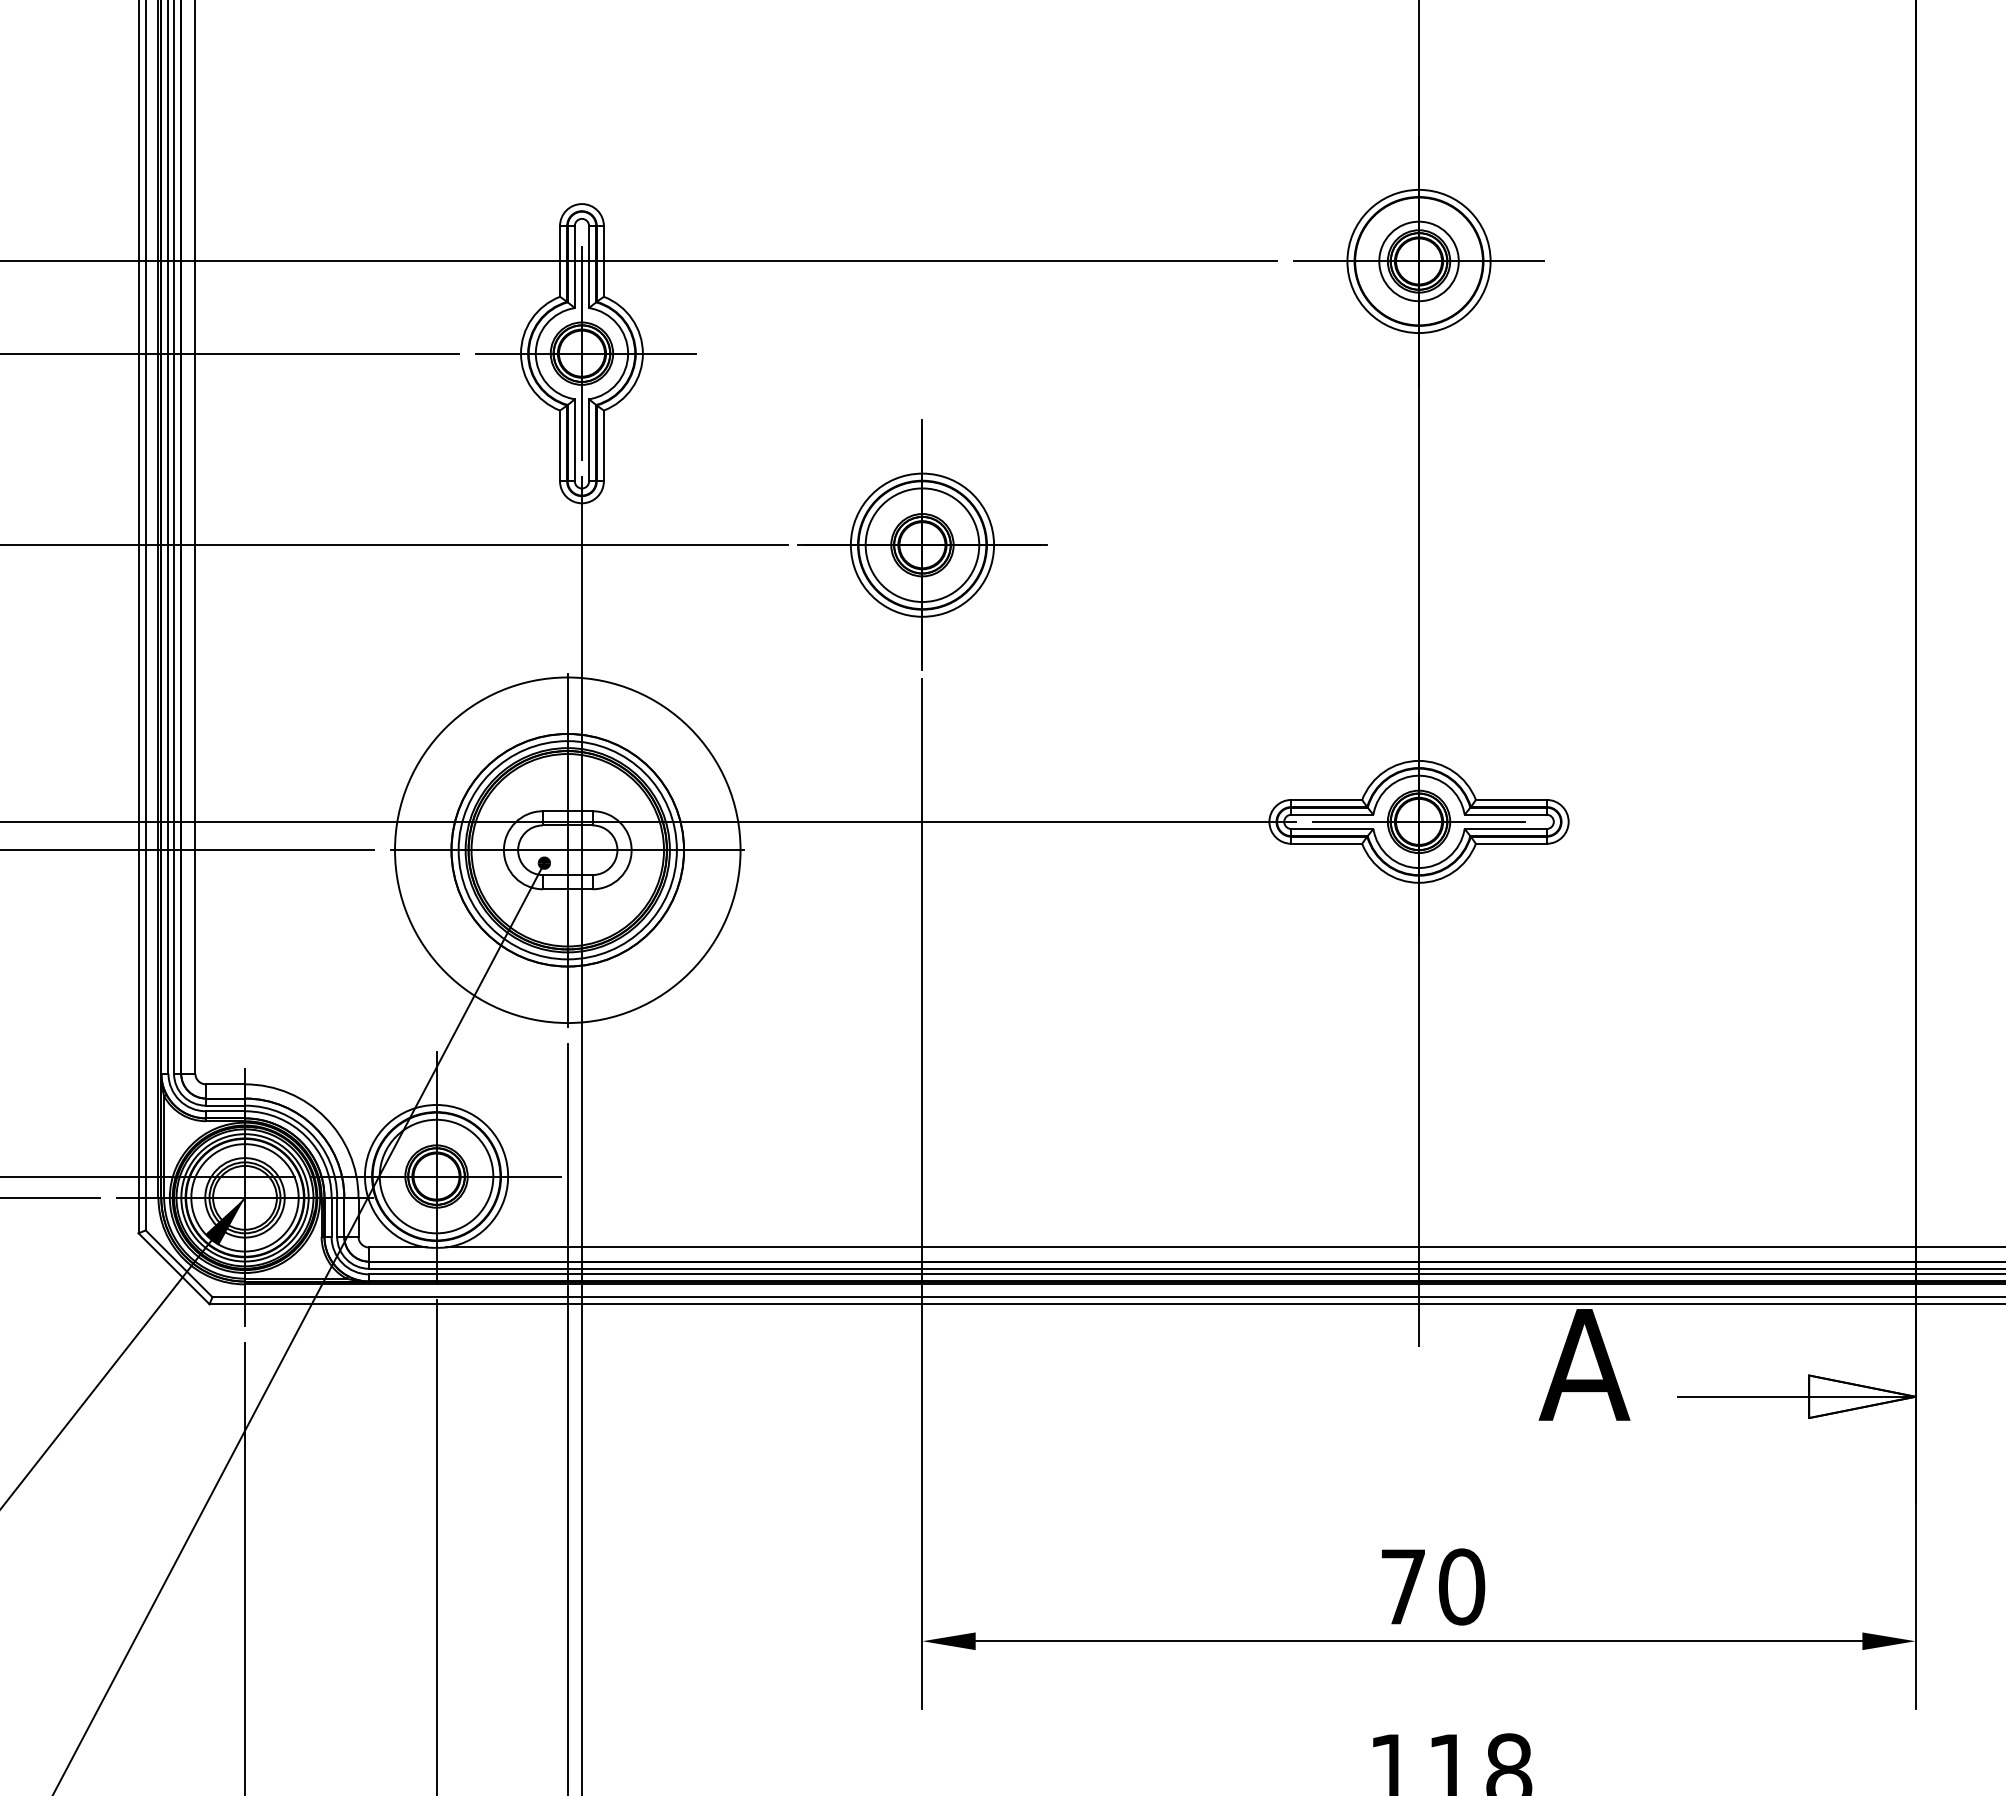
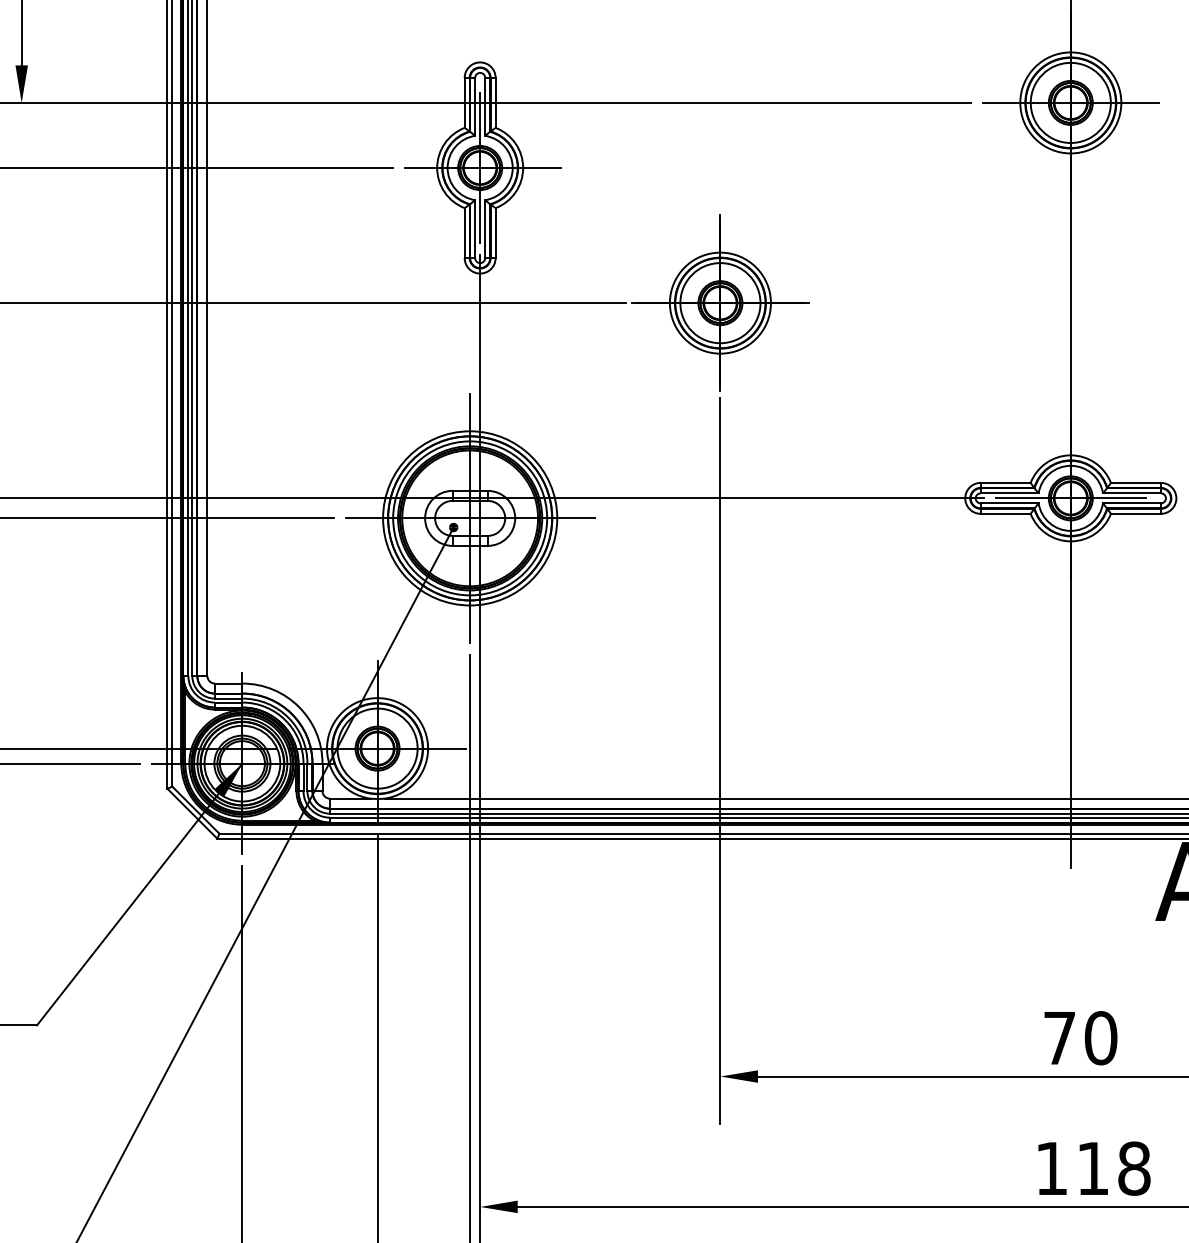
circle: (1418, 261) -> (1070, 102), size x1.43
circle: (567, 849) -> (469, 517), size x0.71

